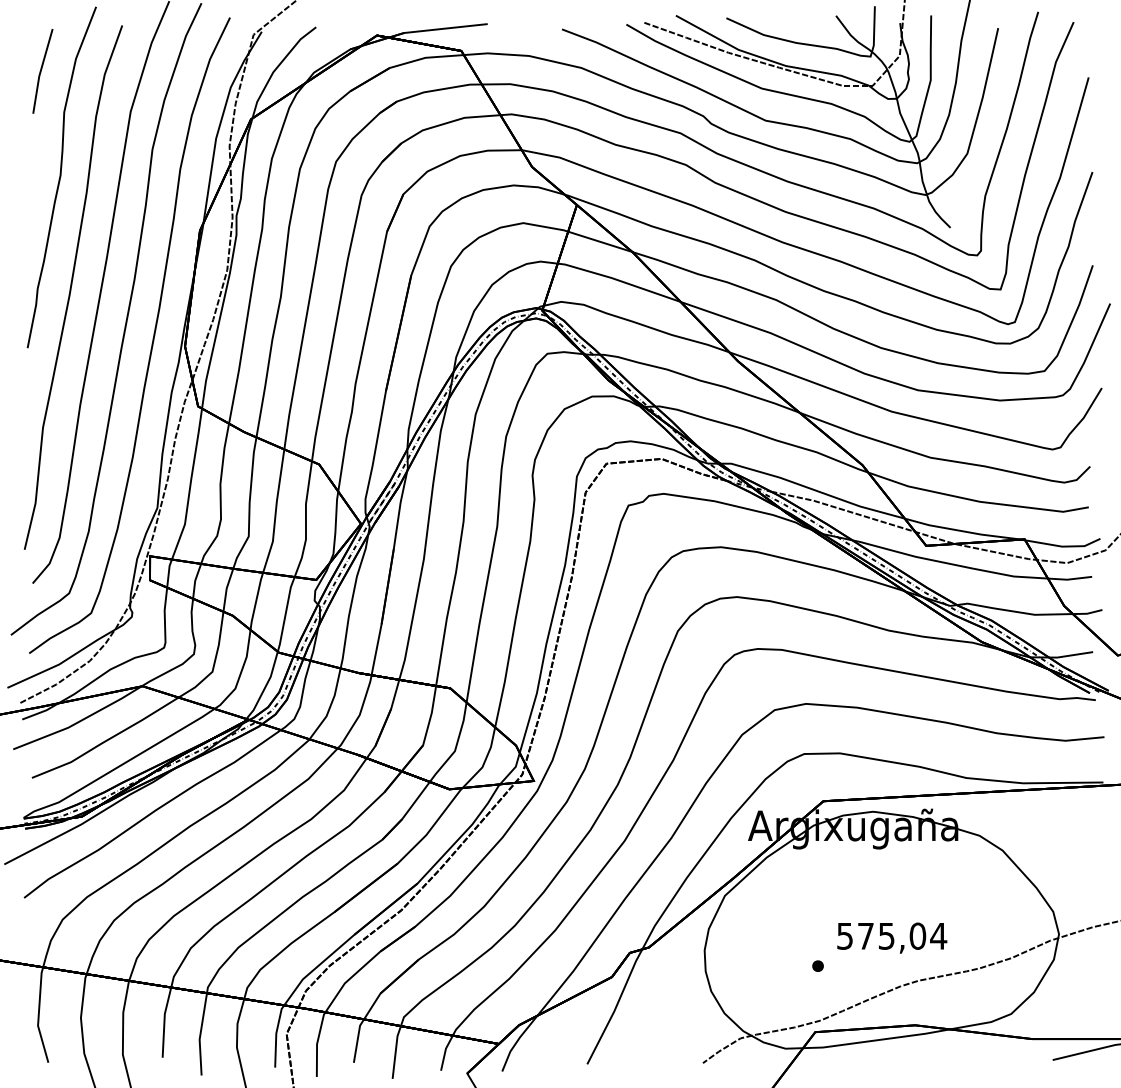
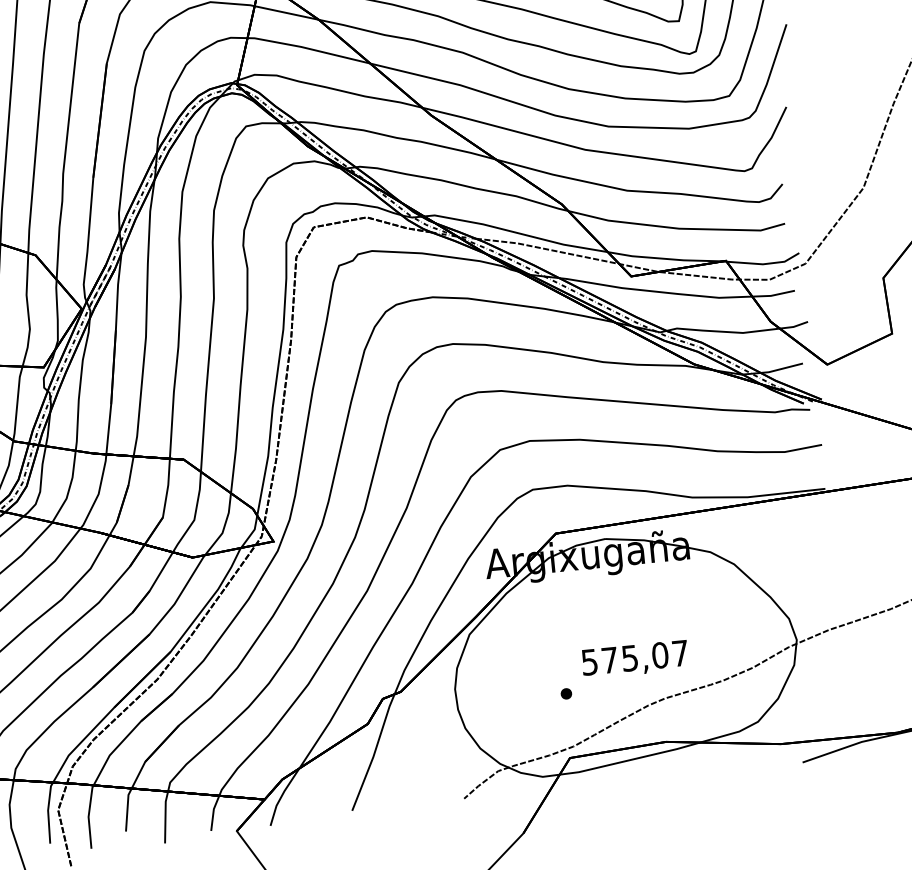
text: (938, 936) -> (680, 653), 575,04 -> 575,07

